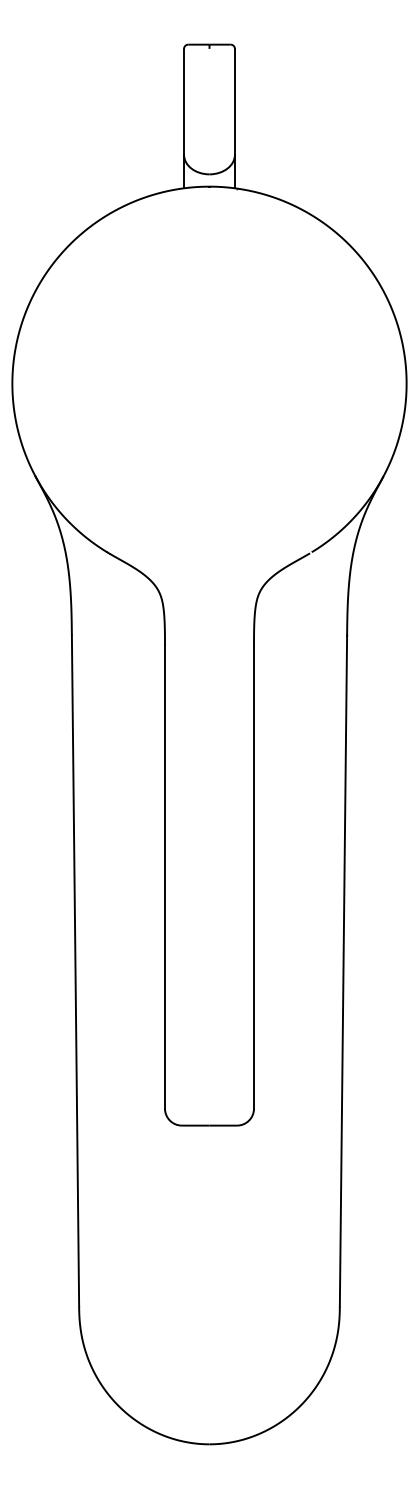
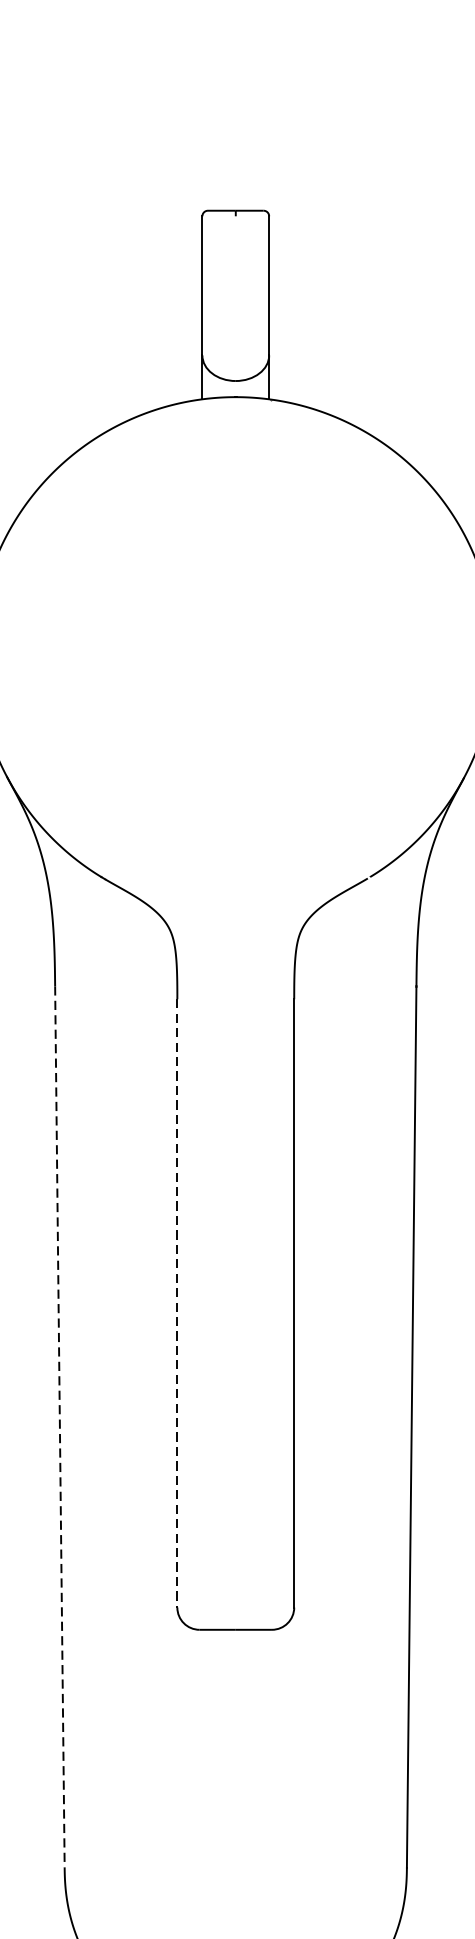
line: (164, 876) -> (176, 1302), solid -> dashed
line: (75, 971) -> (59, 1427), solid -> dashed

